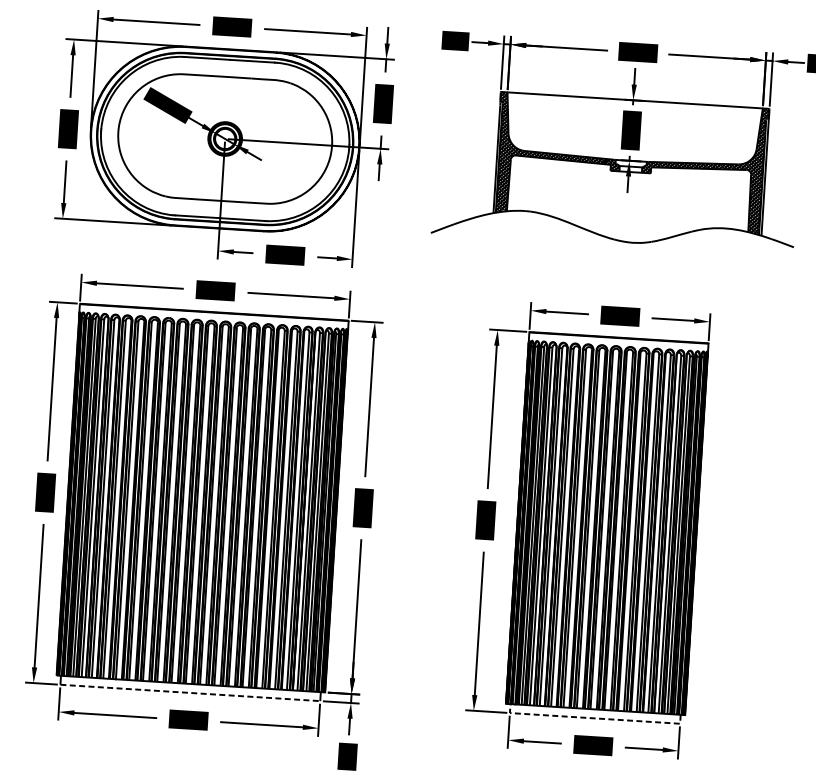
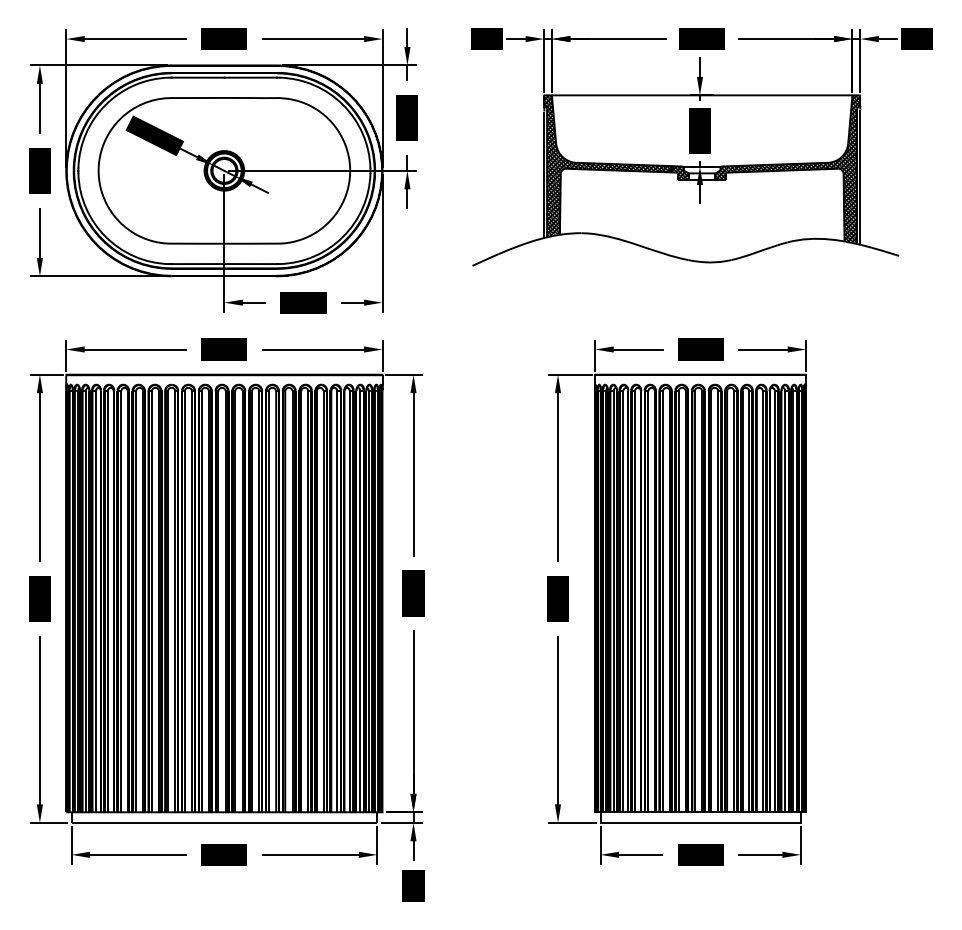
line: (190, 692) -> (224, 822), dashed -> solid
line: (594, 718) -> (700, 822), dashed -> solid

